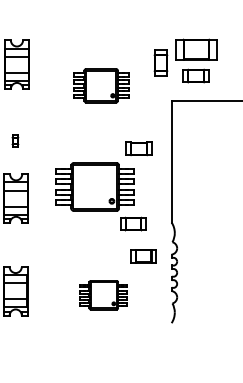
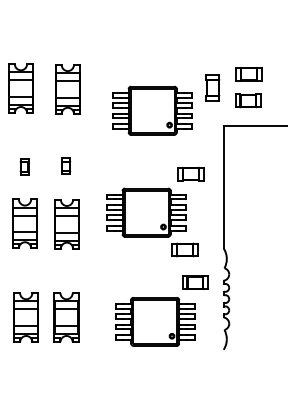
part: (196, 49) -> (248, 74), size x0.62
part: (101, 85) -> (152, 110), size x1.43
part: (15, 140) -> (66, 165), size x1.43
part: (103, 295) -> (155, 321), size x1.67

